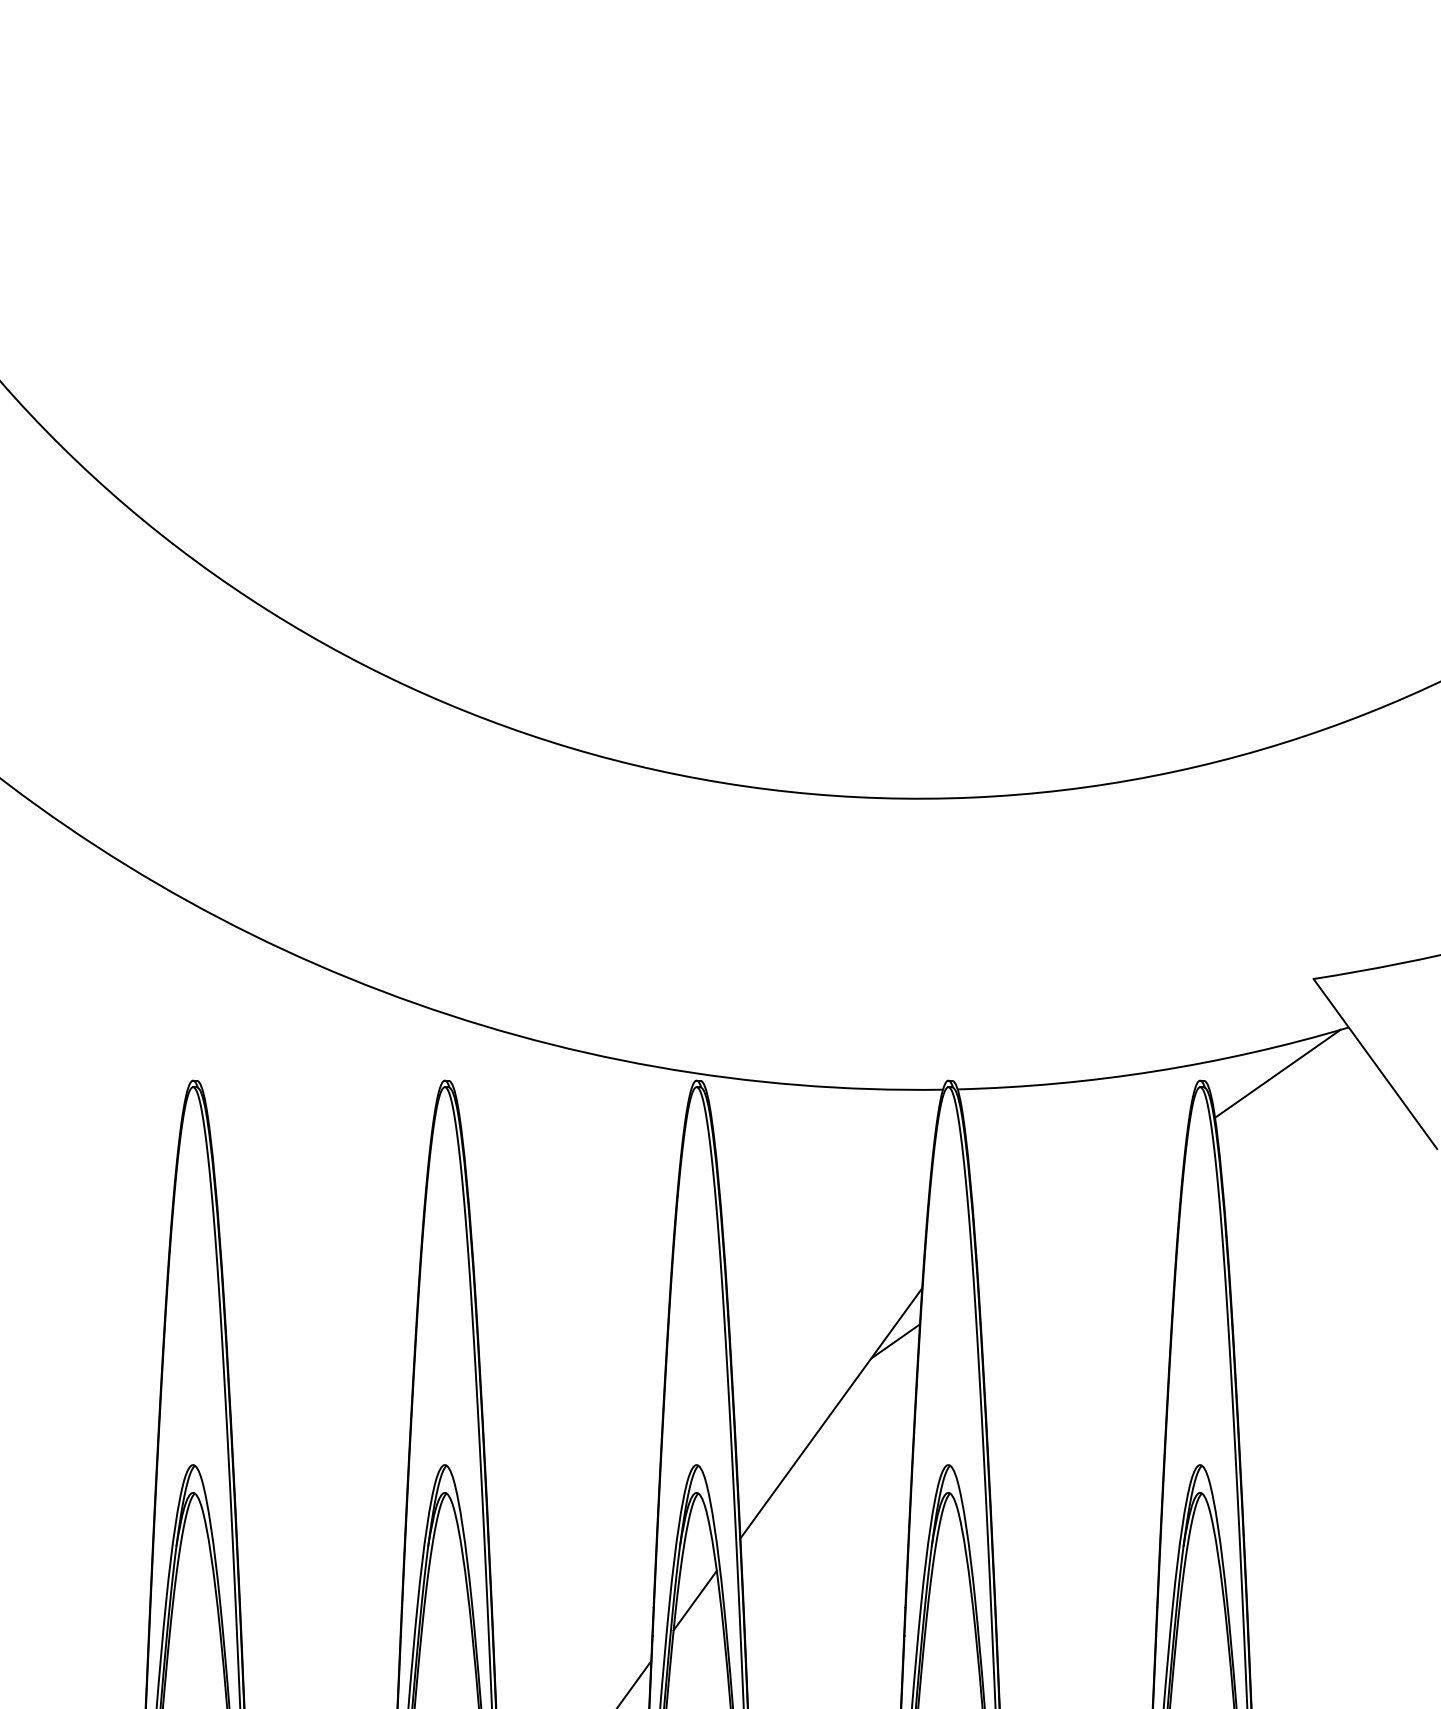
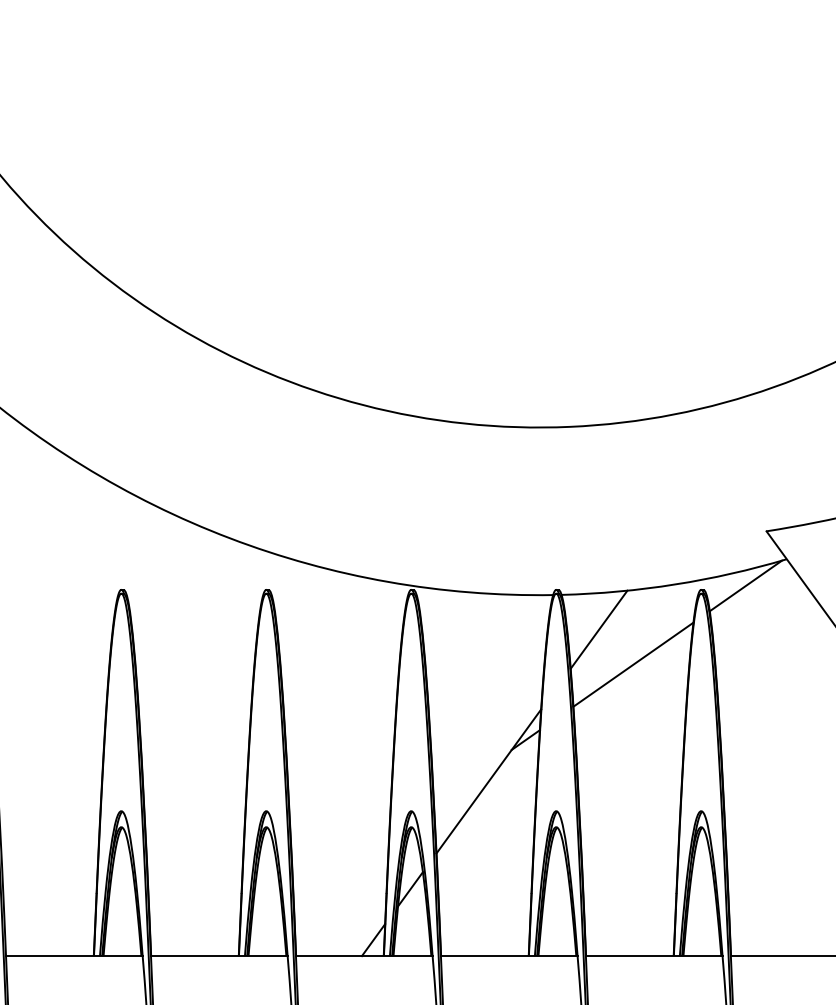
line: (1021, 1149) -> (598, 629), added
line: (1082, 1210) -> (633, 664), added

